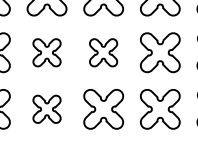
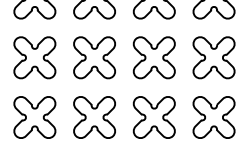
part: (46, 52) -> (94, 57), size x1.43
part: (102, 52) -> (153, 57), size x1.43
part: (46, 109) -> (94, 117), size x1.43

